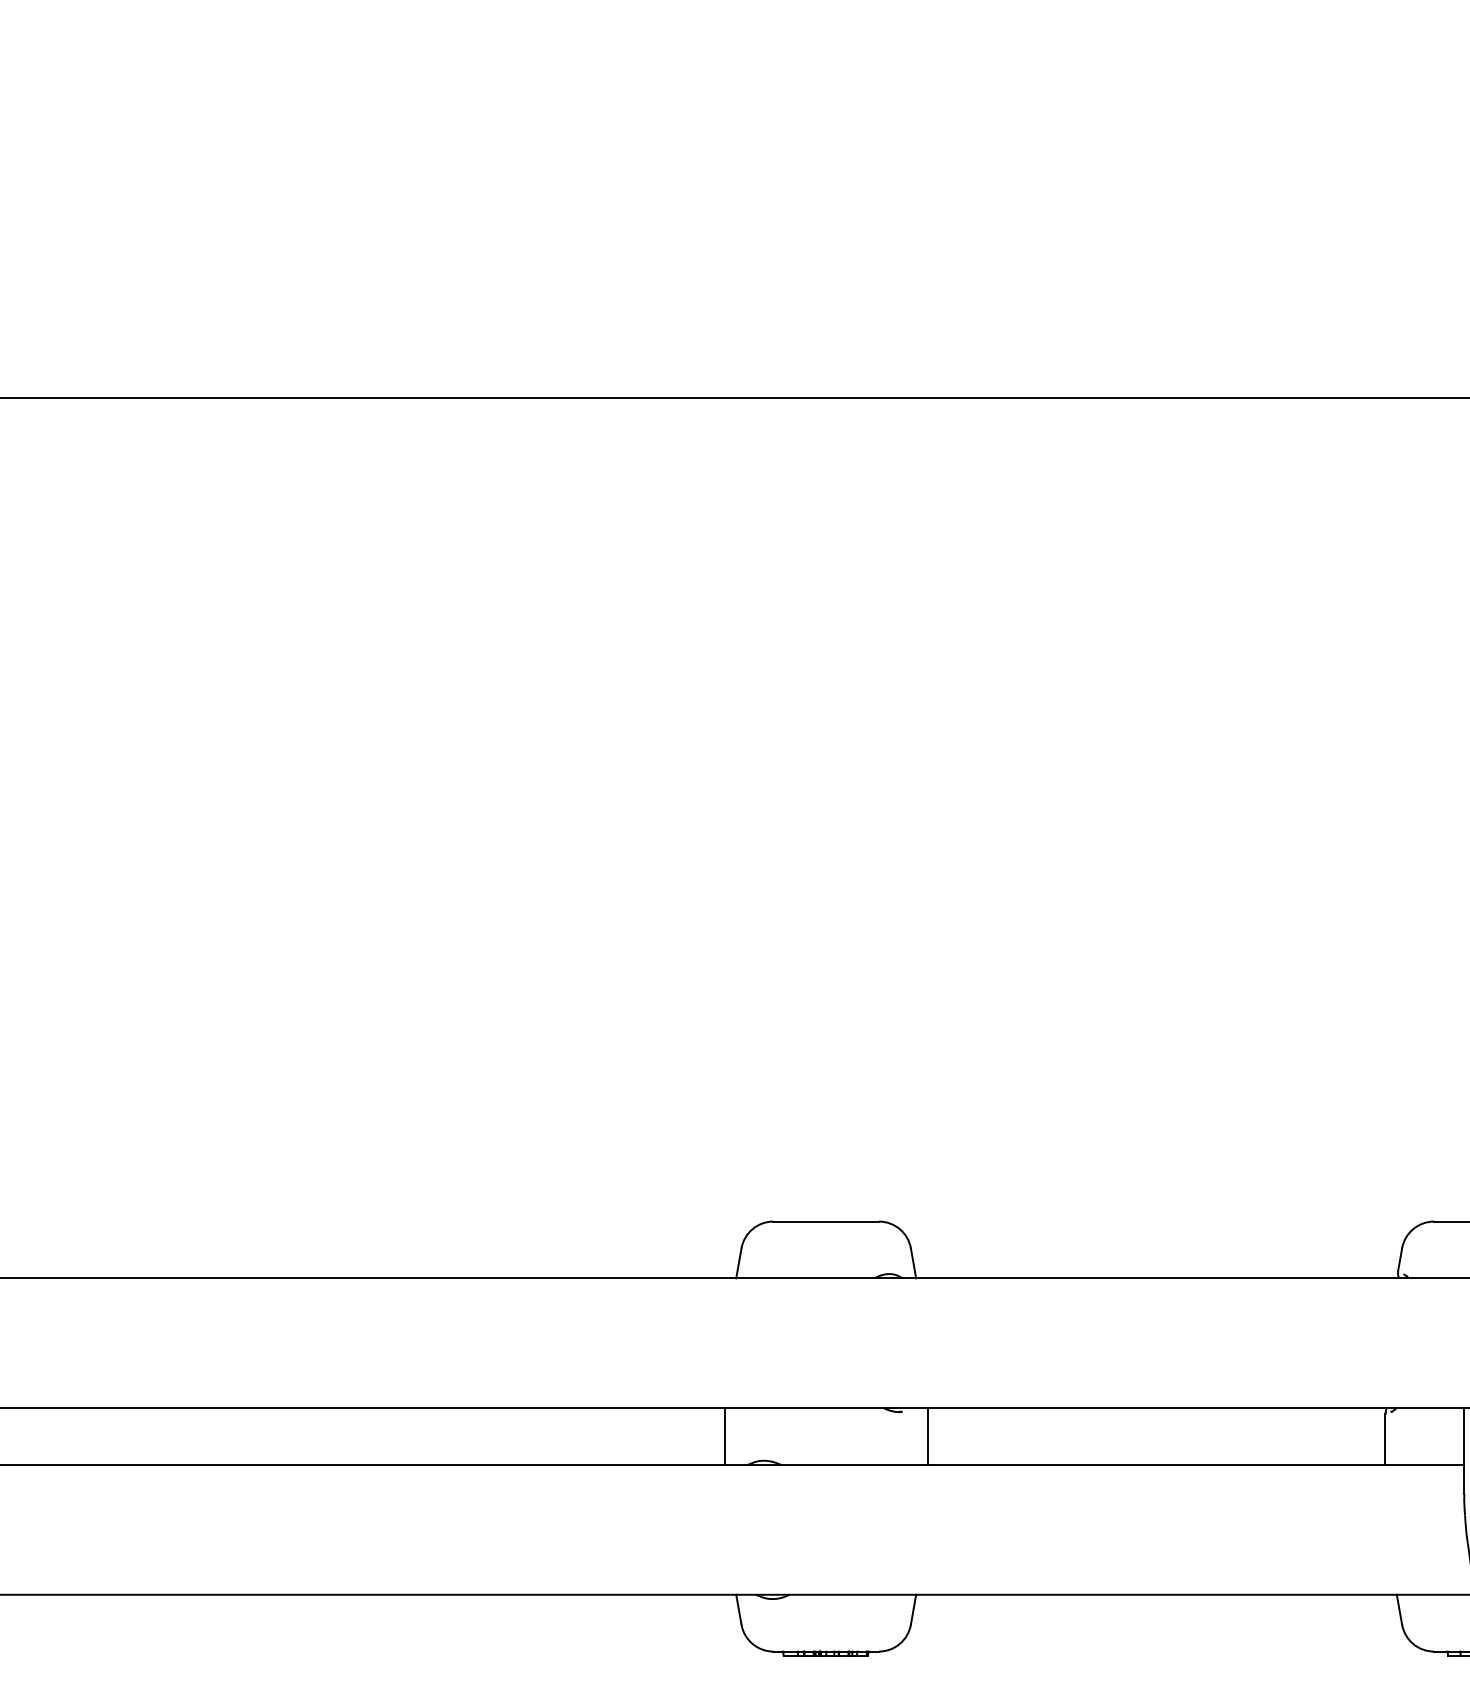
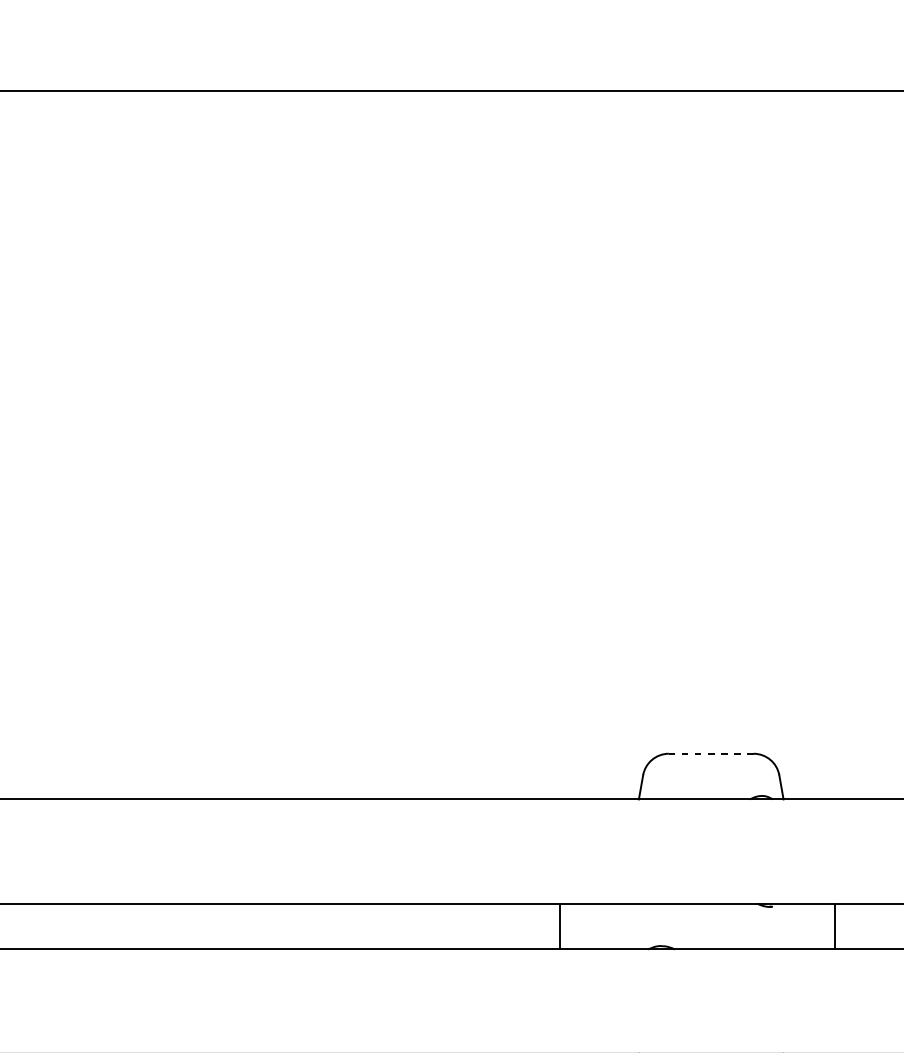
line: (826, 1221) -> (711, 753), solid -> dashed
line: (724, 1436) -> (559, 926), moved
line: (927, 1436) -> (835, 926), moved

